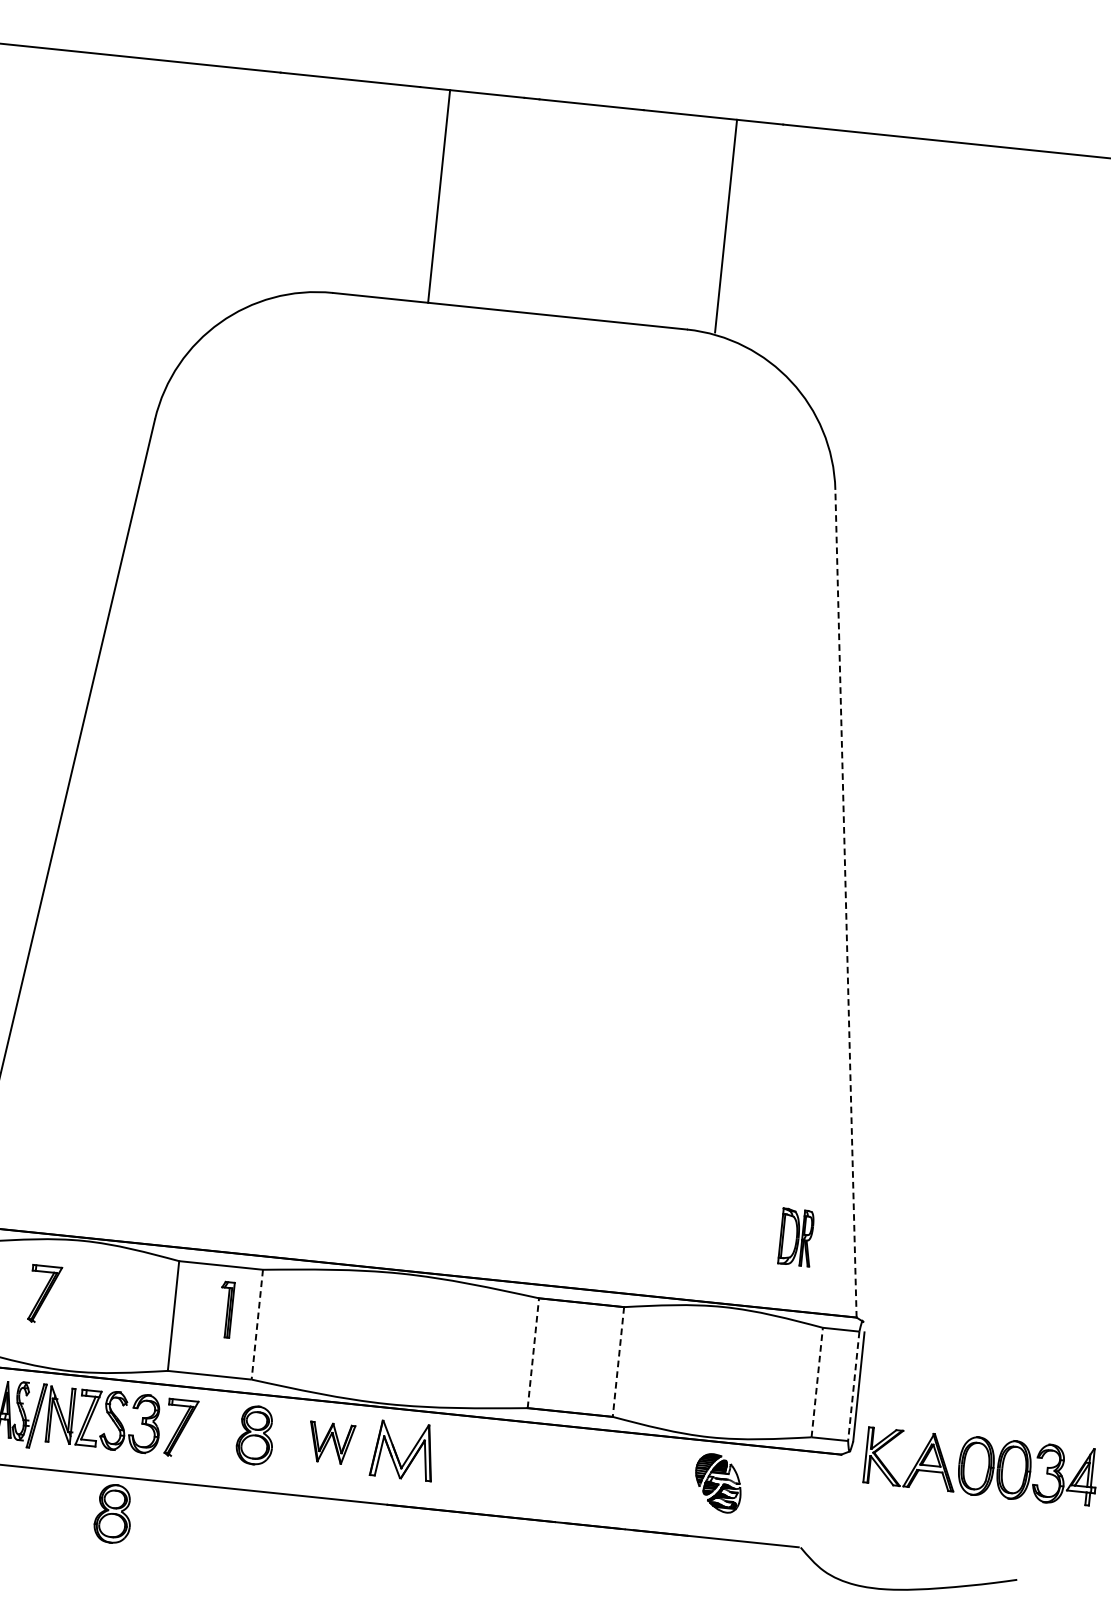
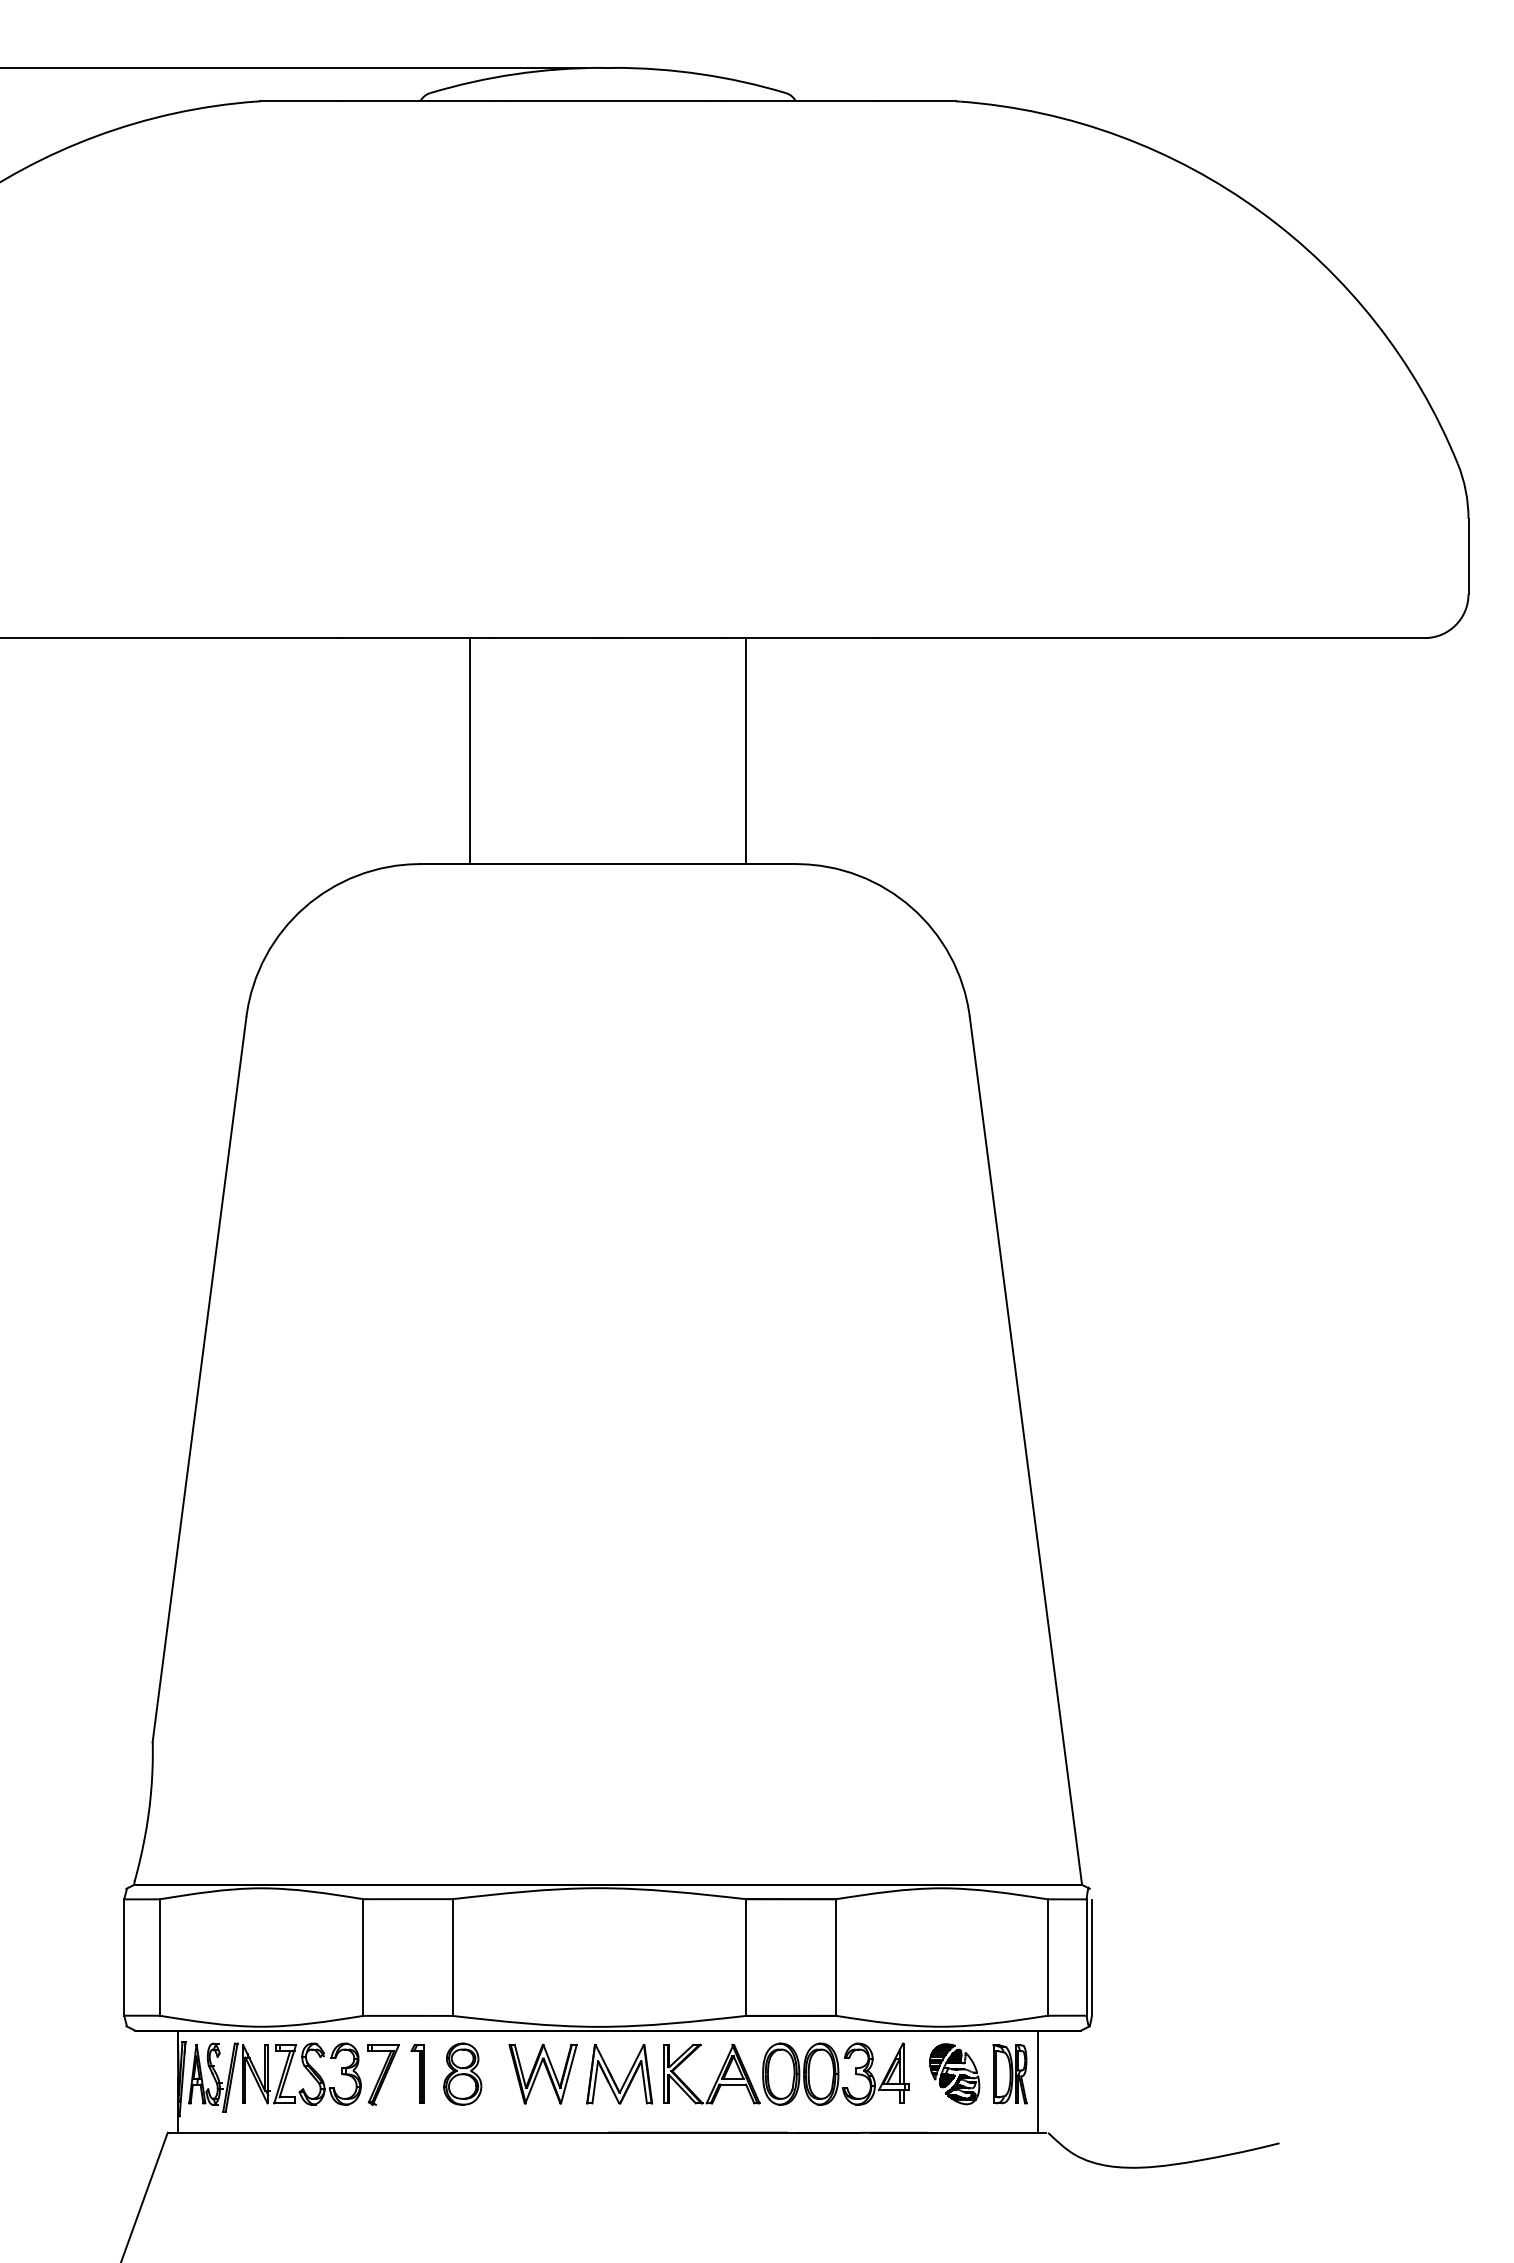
line: (439, 196) -> (470, 751), moved
line: (726, 226) -> (746, 751), moved
line: (845, 903) -> (1025, 1450), dashed -> solid
part: (795, 1237) -> (1009, 2074), moved
part: (44, 1294) -> (225, 1948), removed
part: (225, 1309) -> (417, 2073), moved
line: (257, 1325) -> (452, 1958), dashed -> solid
line: (532, 1353) -> (745, 1957), dashed -> solid
line: (618, 1362) -> (836, 1958), dashed -> solid
line: (817, 1382) -> (1047, 1957), dashed -> solid
line: (853, 1387) -> (1086, 1958), dashed -> solid
part: (330, 1442) -> (542, 2073), size x1.43
part: (981, 1466) -> (786, 2073), moved
line: (796, 1498) -> (1038, 2081), added
part: (113, 1513) -> (321, 2171), removed

